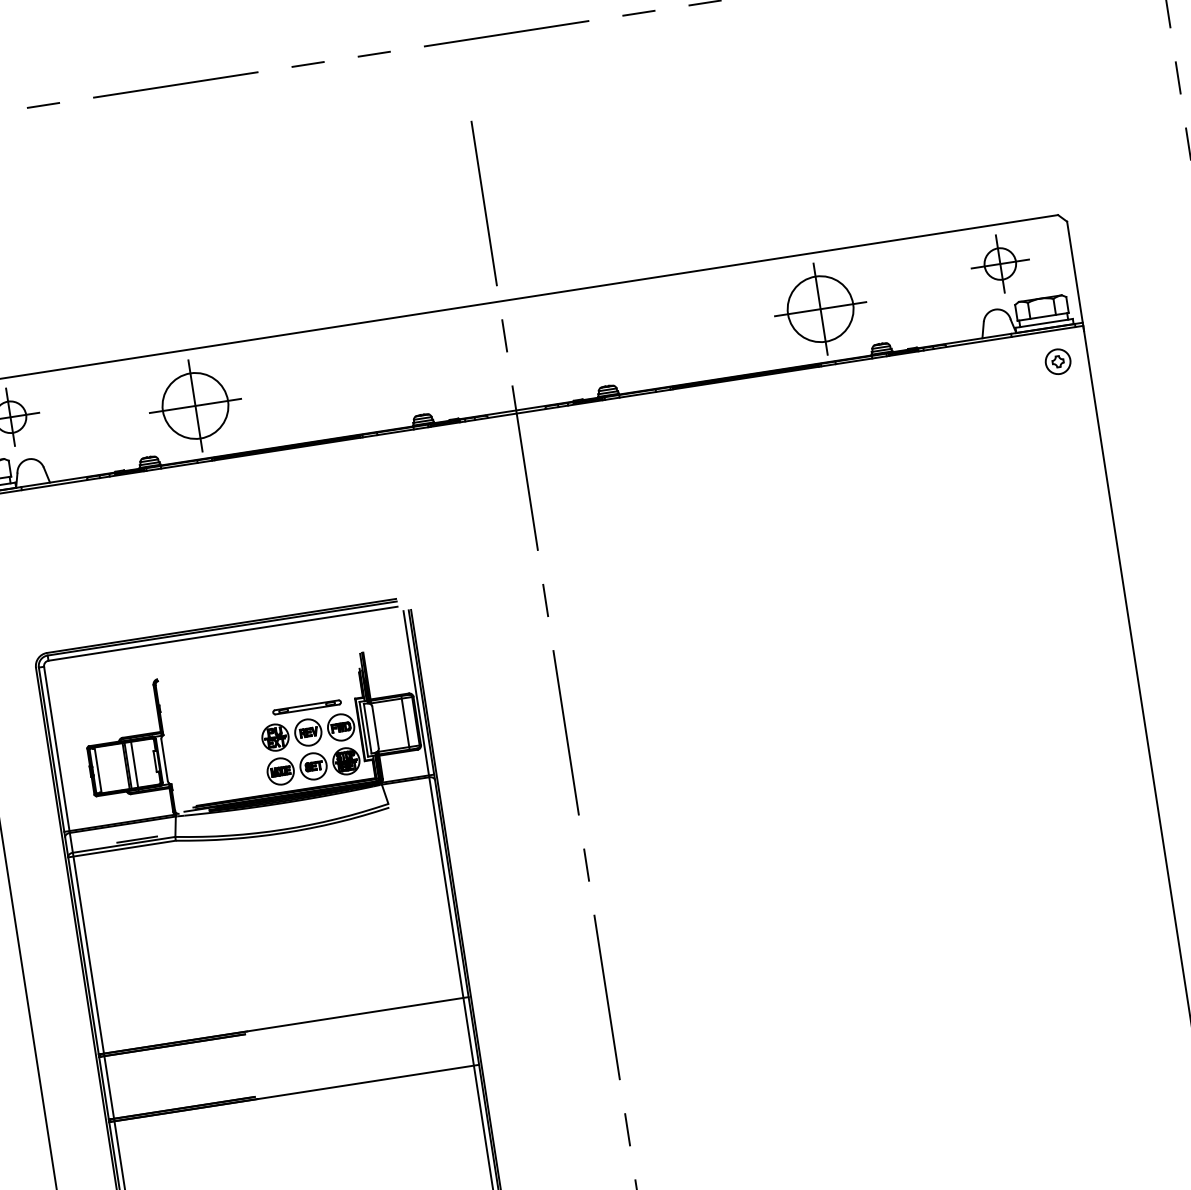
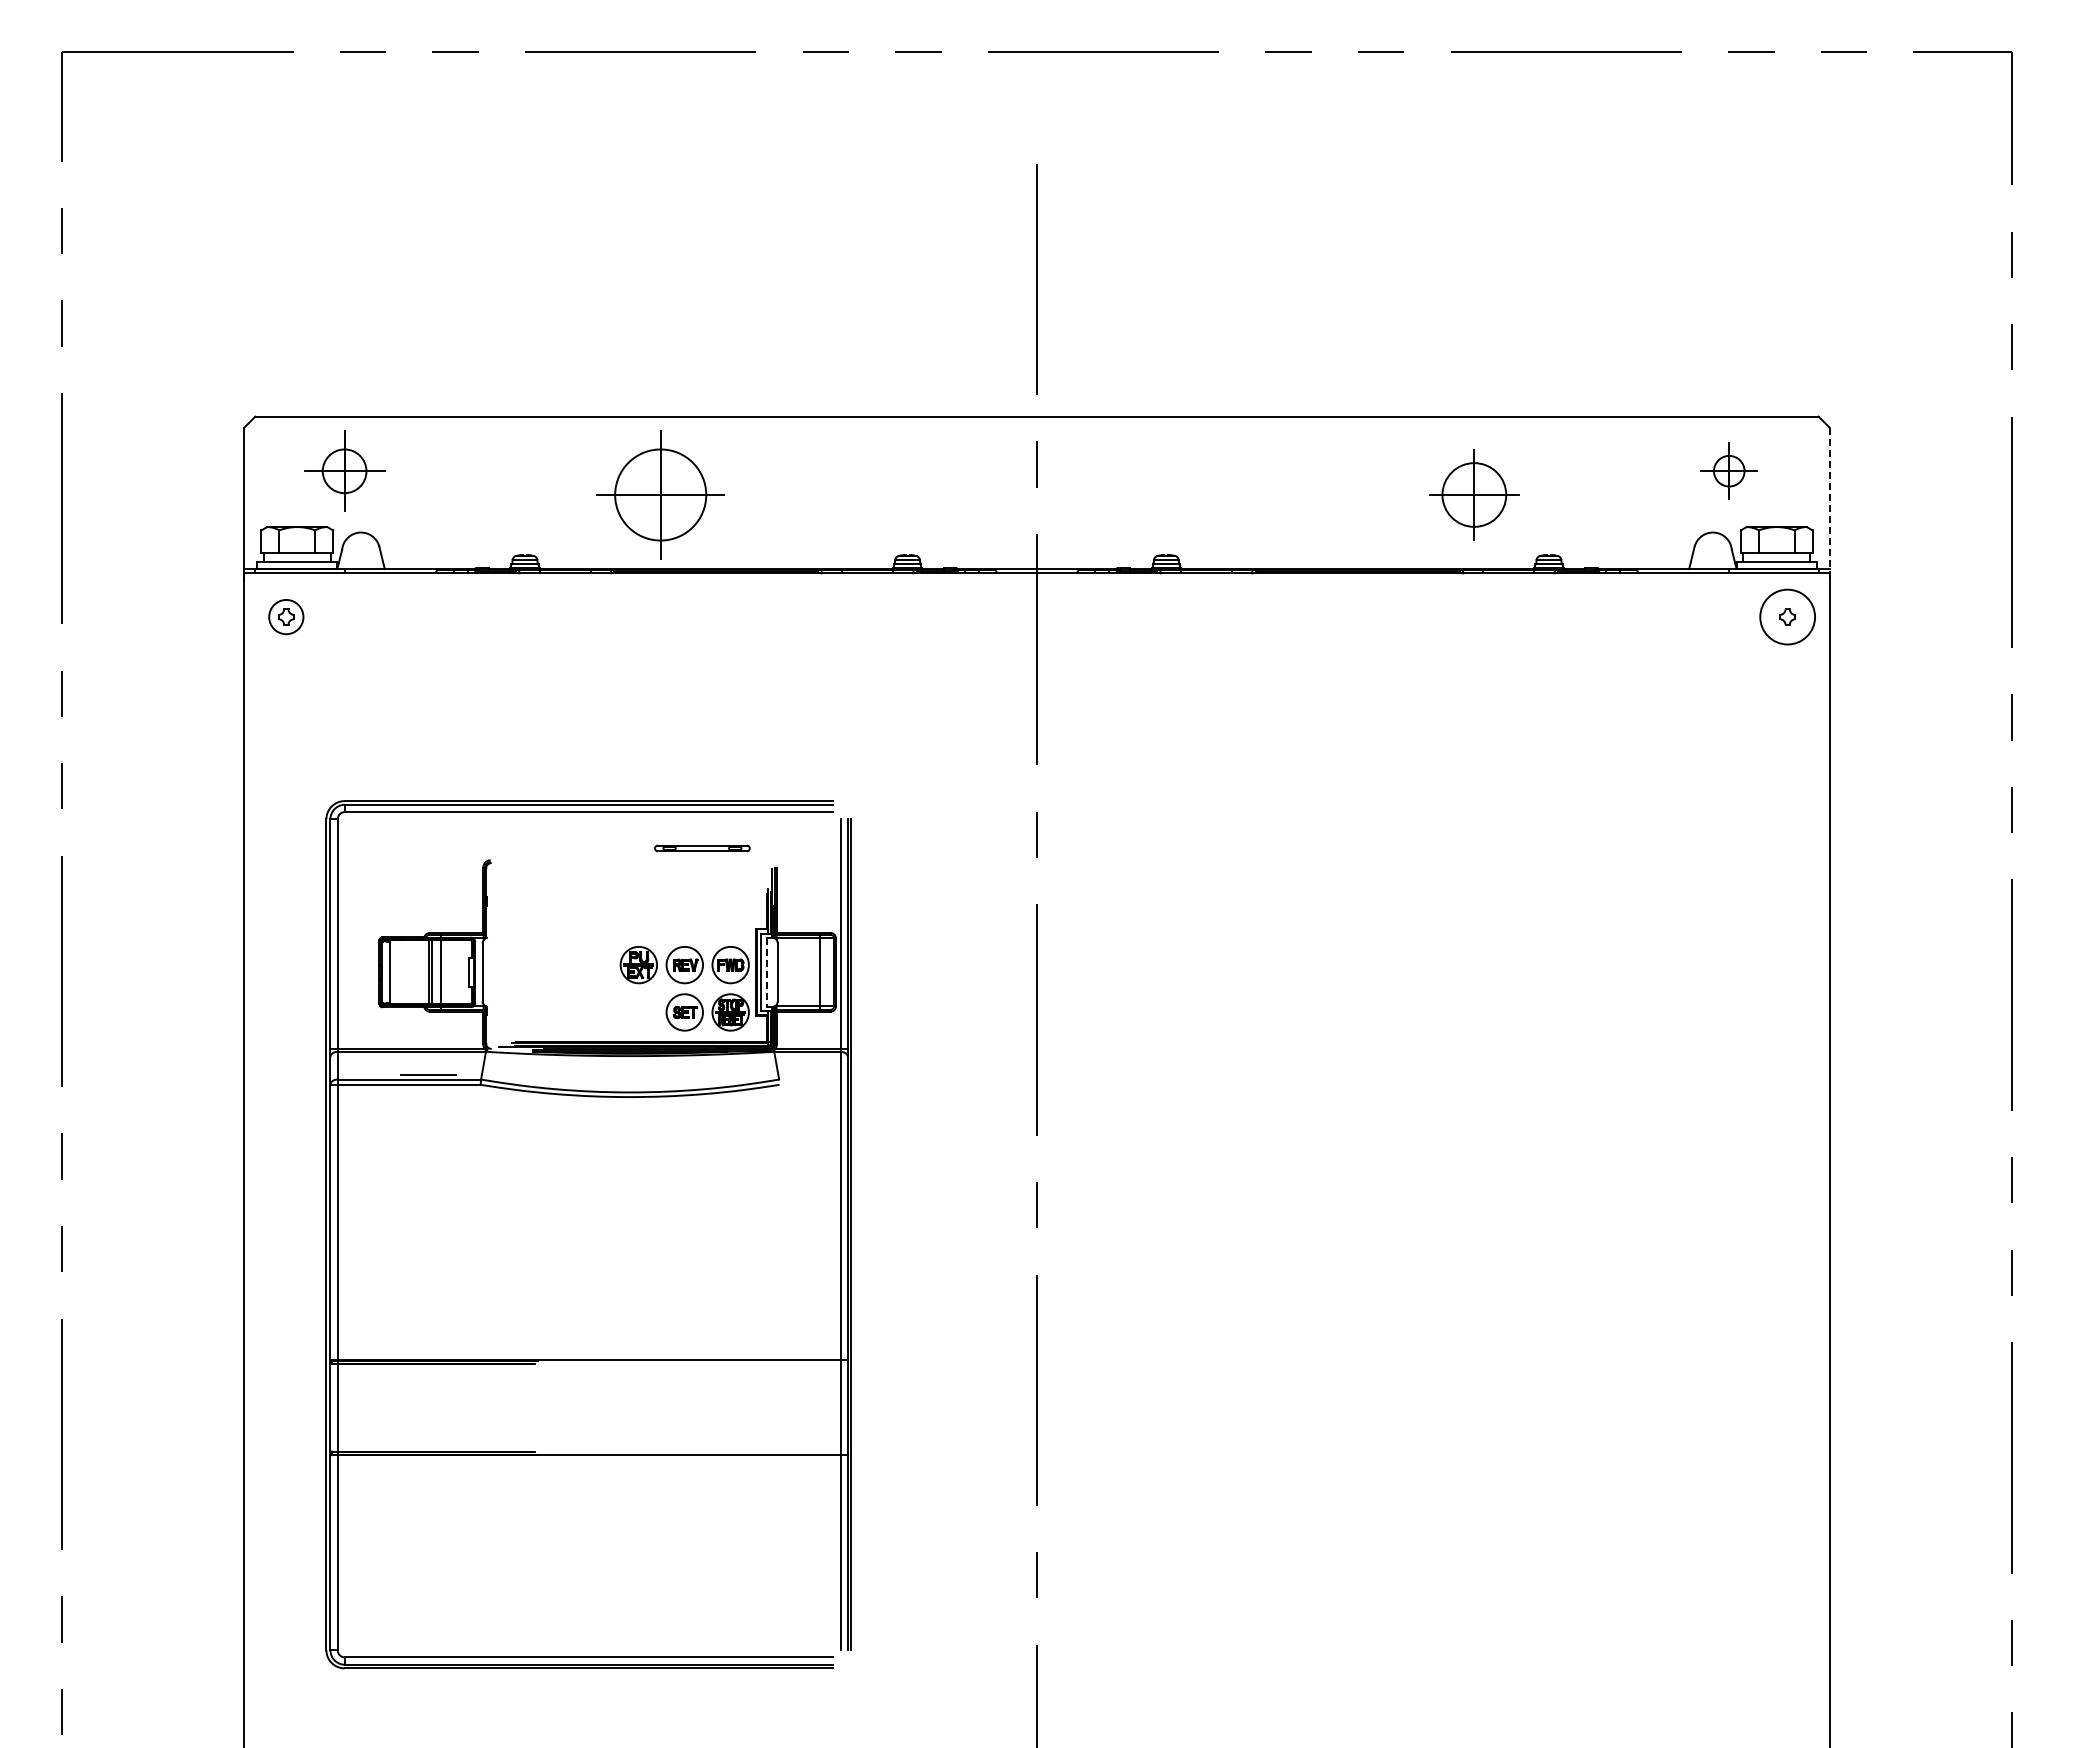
part: (999, 263) -> (1728, 470), size x0.7
line: (1075, 276) -> (1829, 504), solid -> dashed
part: (820, 308) -> (1474, 494), size x0.7
circle: (1057, 361) -> (1787, 616), size x1.6
part: (195, 405) -> (660, 494), moved
part: (307, 707) -> (702, 848), moved
line: (367, 728) -> (766, 972), solid -> dashed
part: (280, 771) -> (638, 1012), removed

